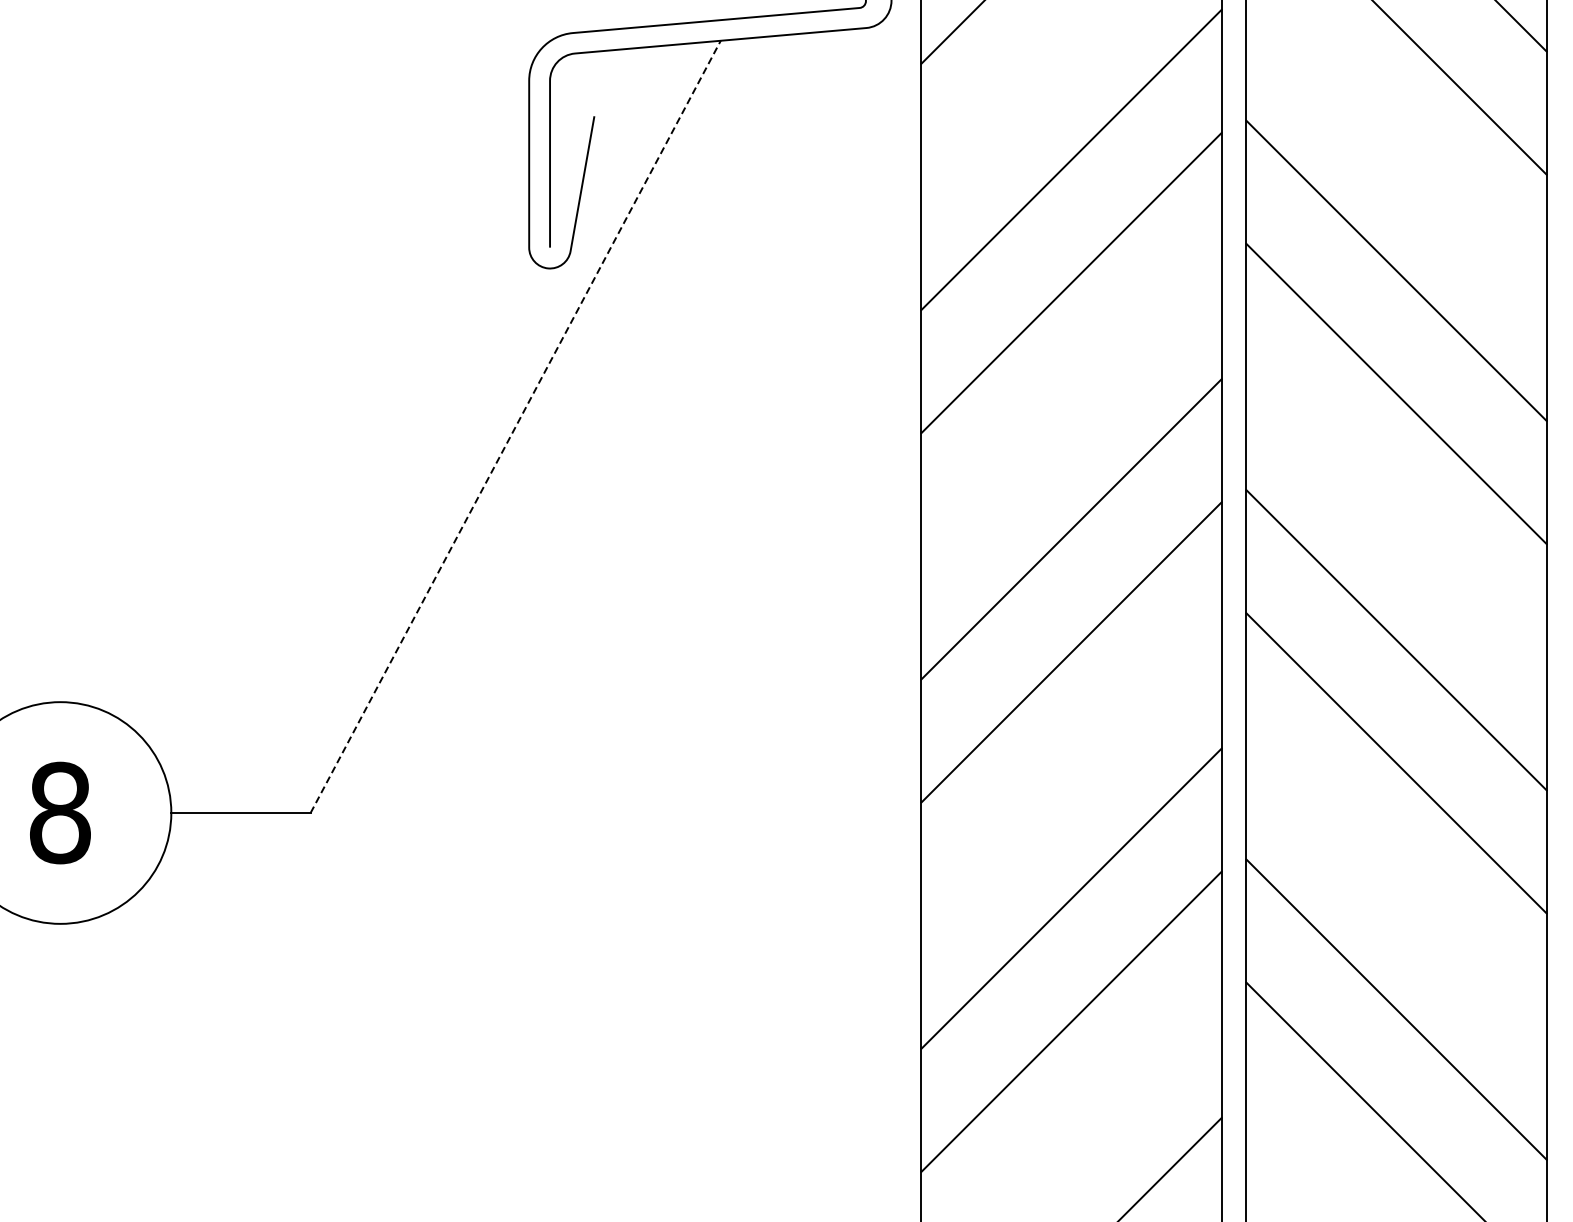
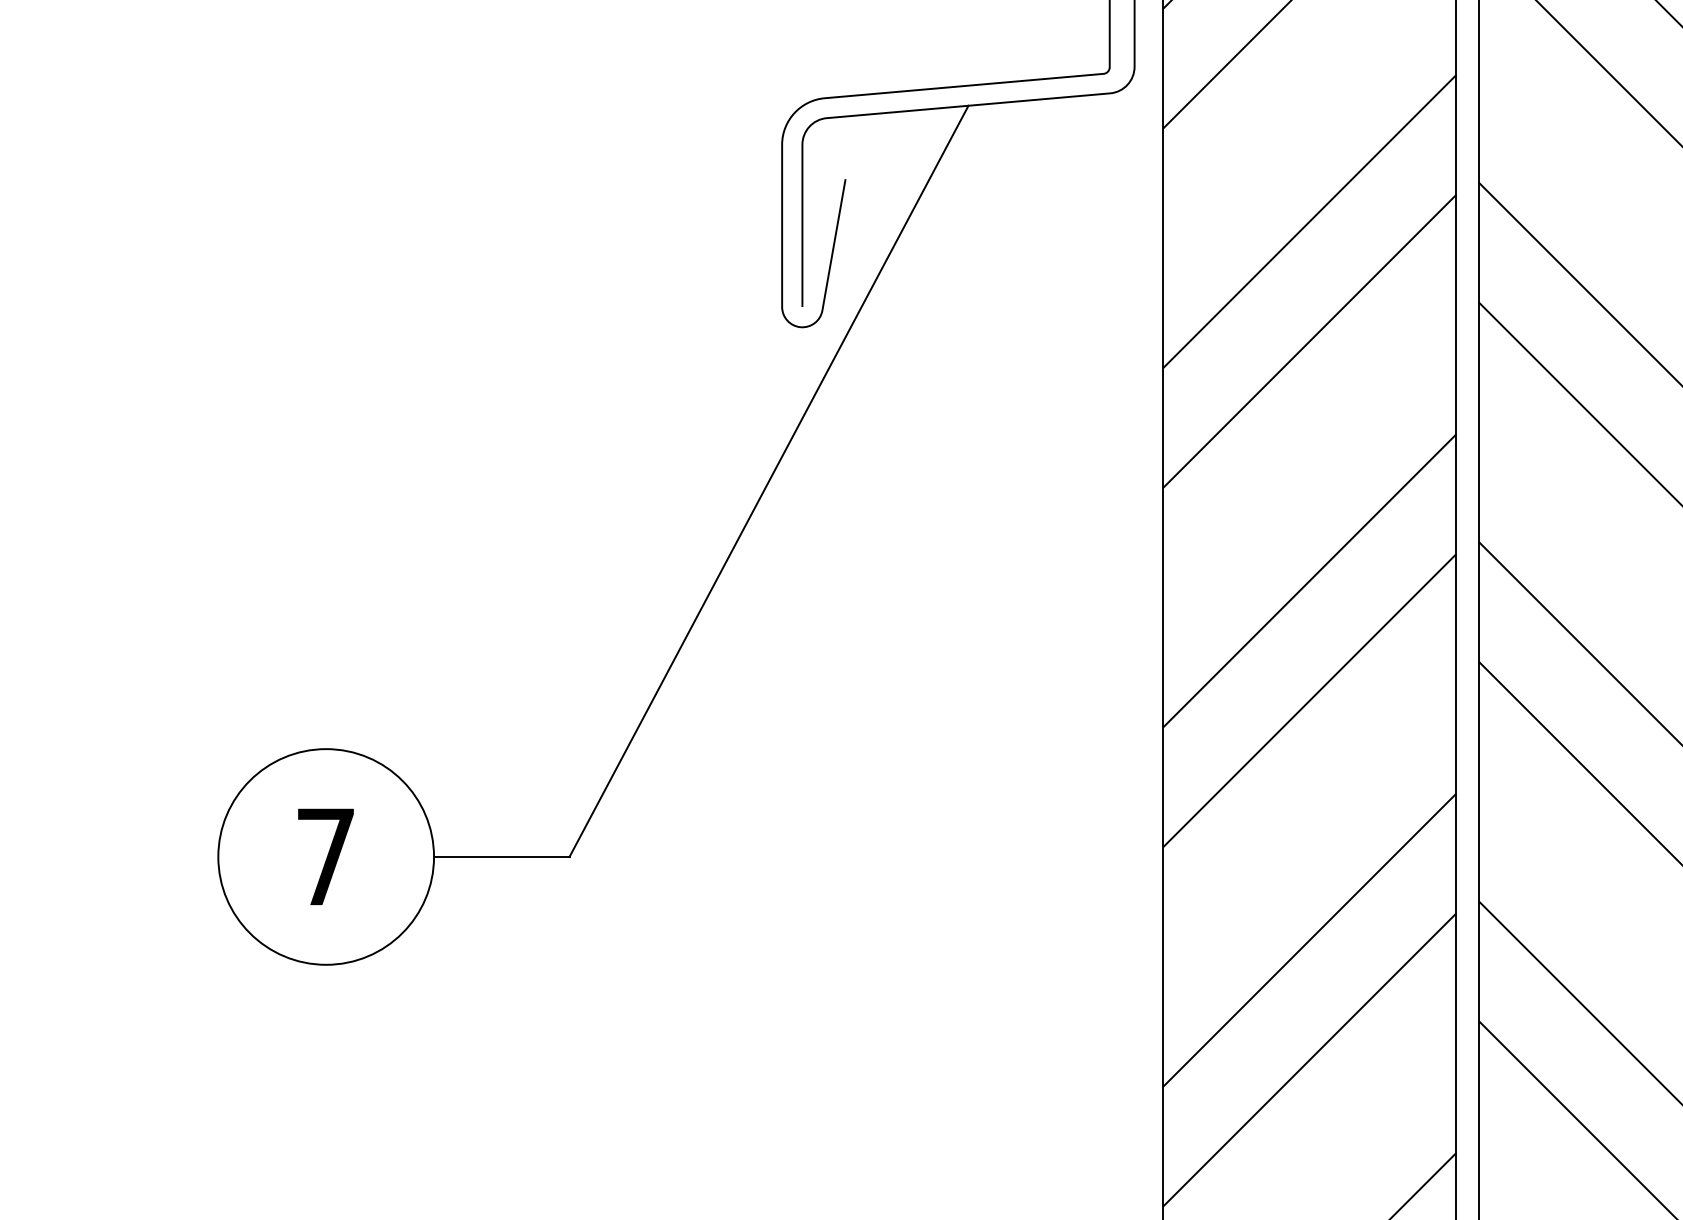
line: (516, 426) -> (769, 480), dashed -> solid
text: (59, 812) -> (325, 856), 8 -> 7

